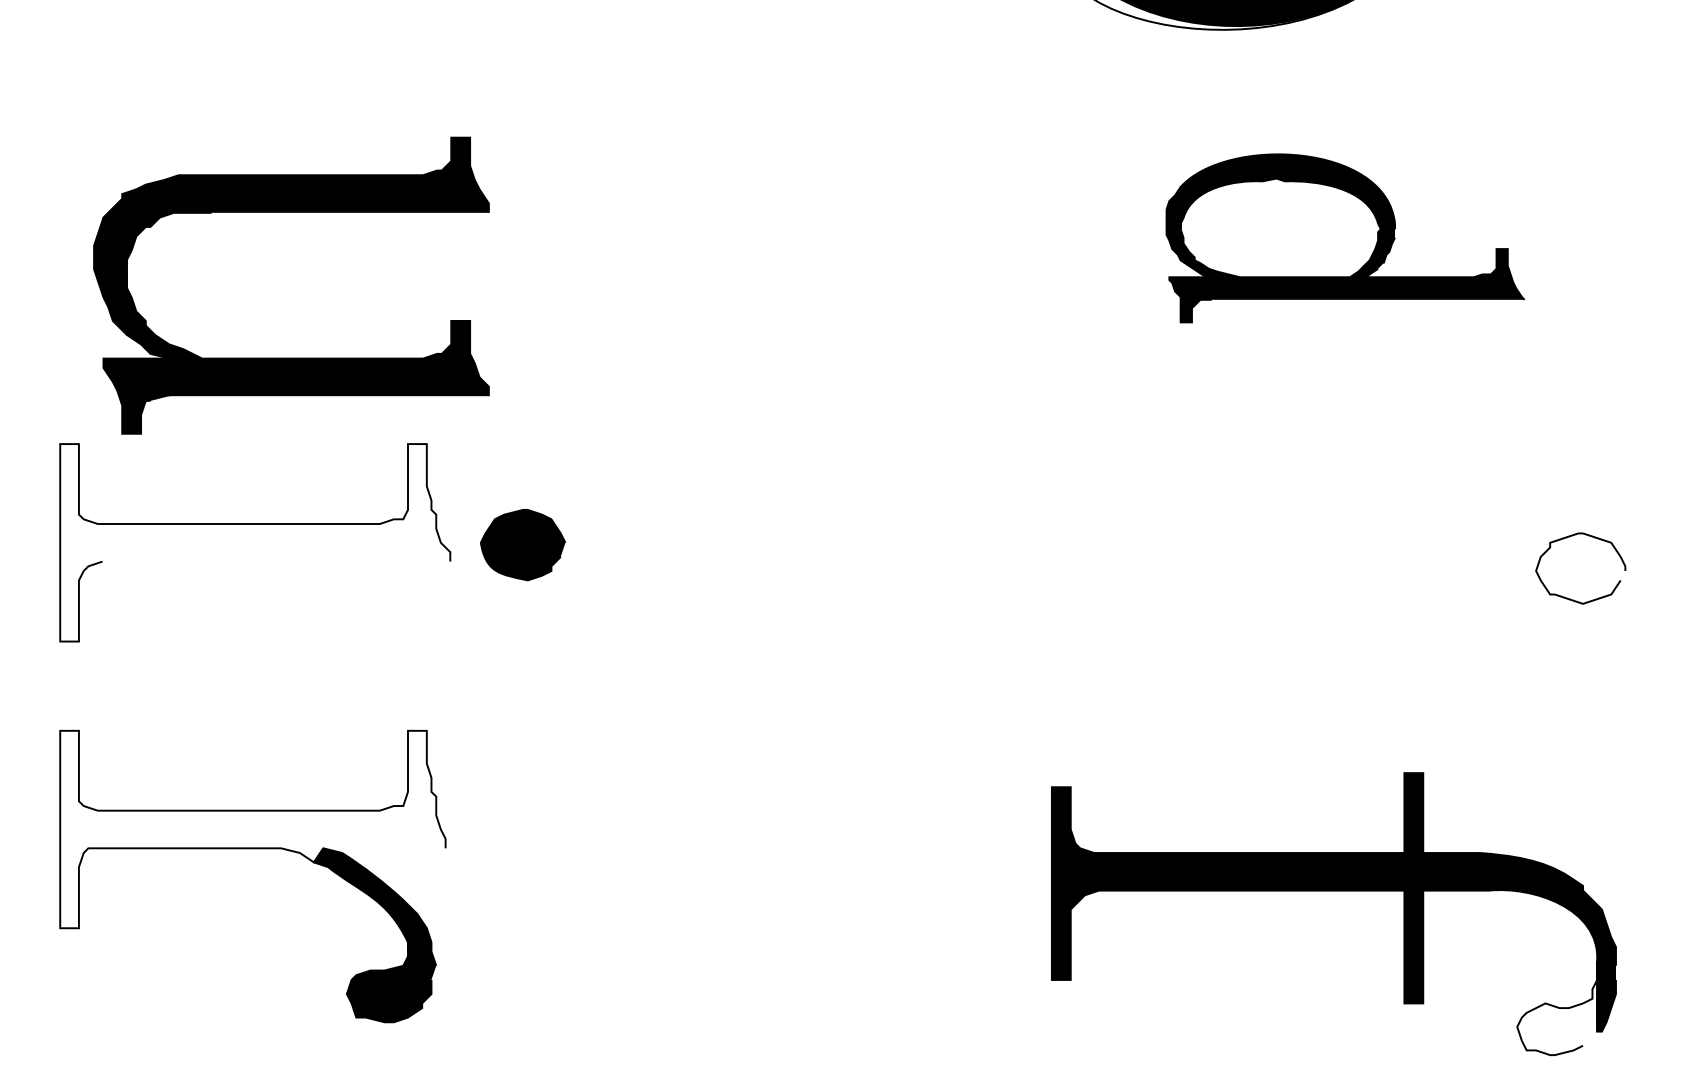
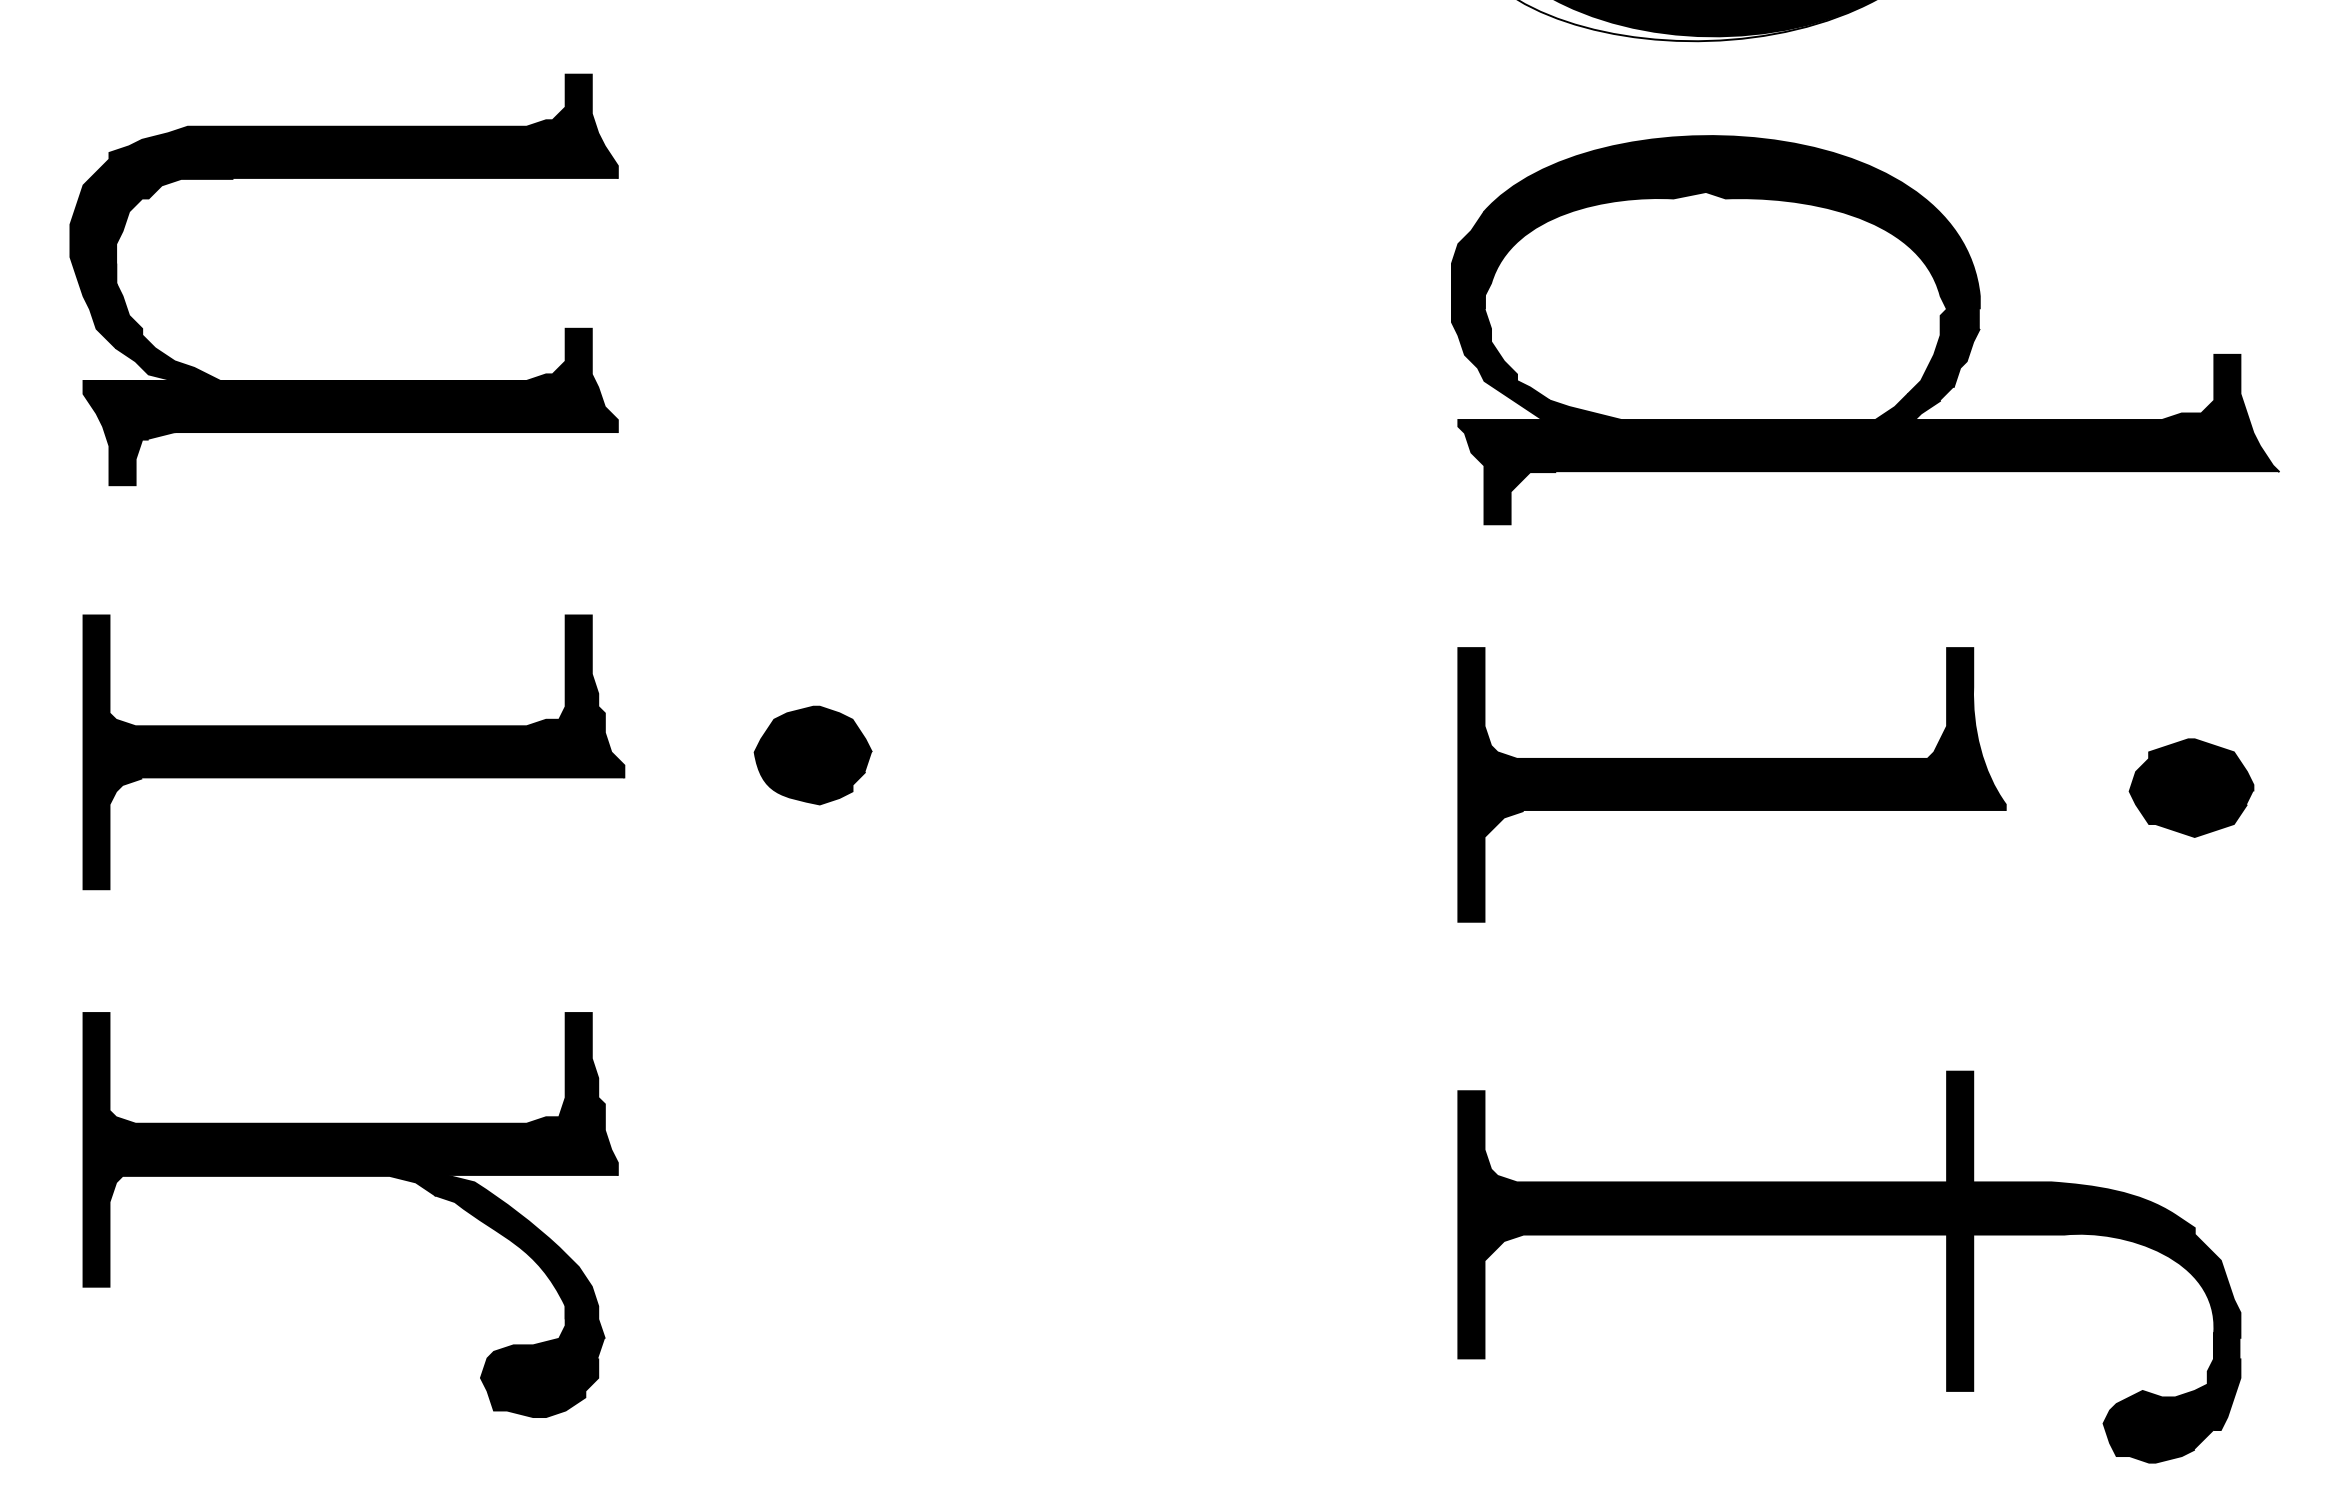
part: (291, 212) -> (343, 178), moved
part: (1345, 238) -> (1865, 330), size x1.67
fill: (254, 542) -> (353, 752), added
part: (522, 545) -> (812, 755), moved
part: (1248, 565) -> (1731, 784), added
fill: (1580, 568) -> (2191, 788), added
fill: (252, 829) -> (350, 1149), added
fill: (1556, 1008) -> (2158, 1397), added

